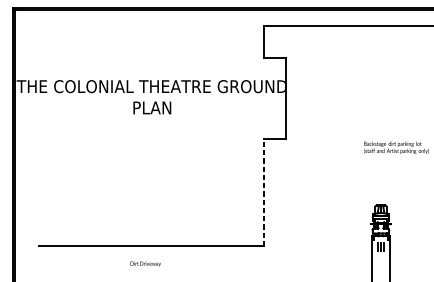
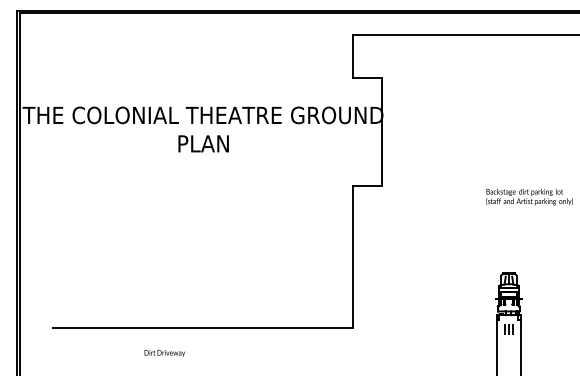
line: (264, 192) -> (353, 256), dashed -> solid
text: (145, 264) -> (164, 353), moved

